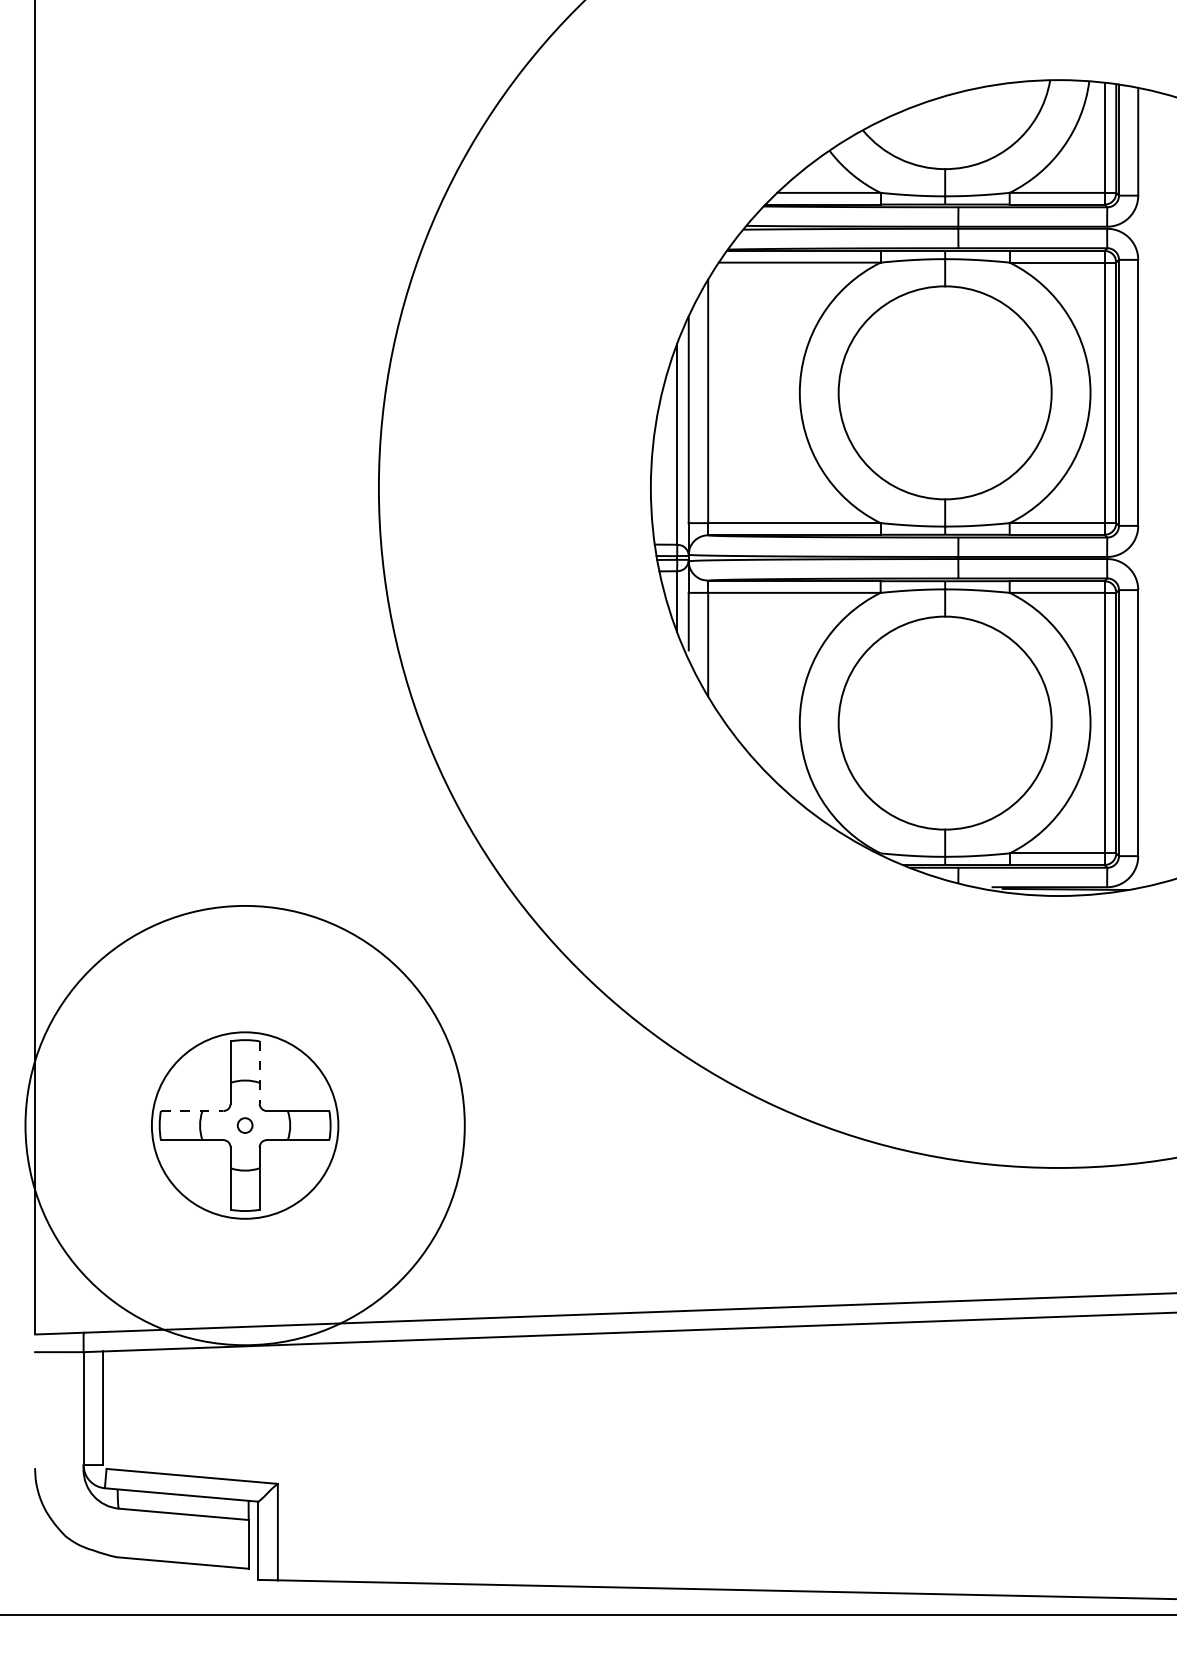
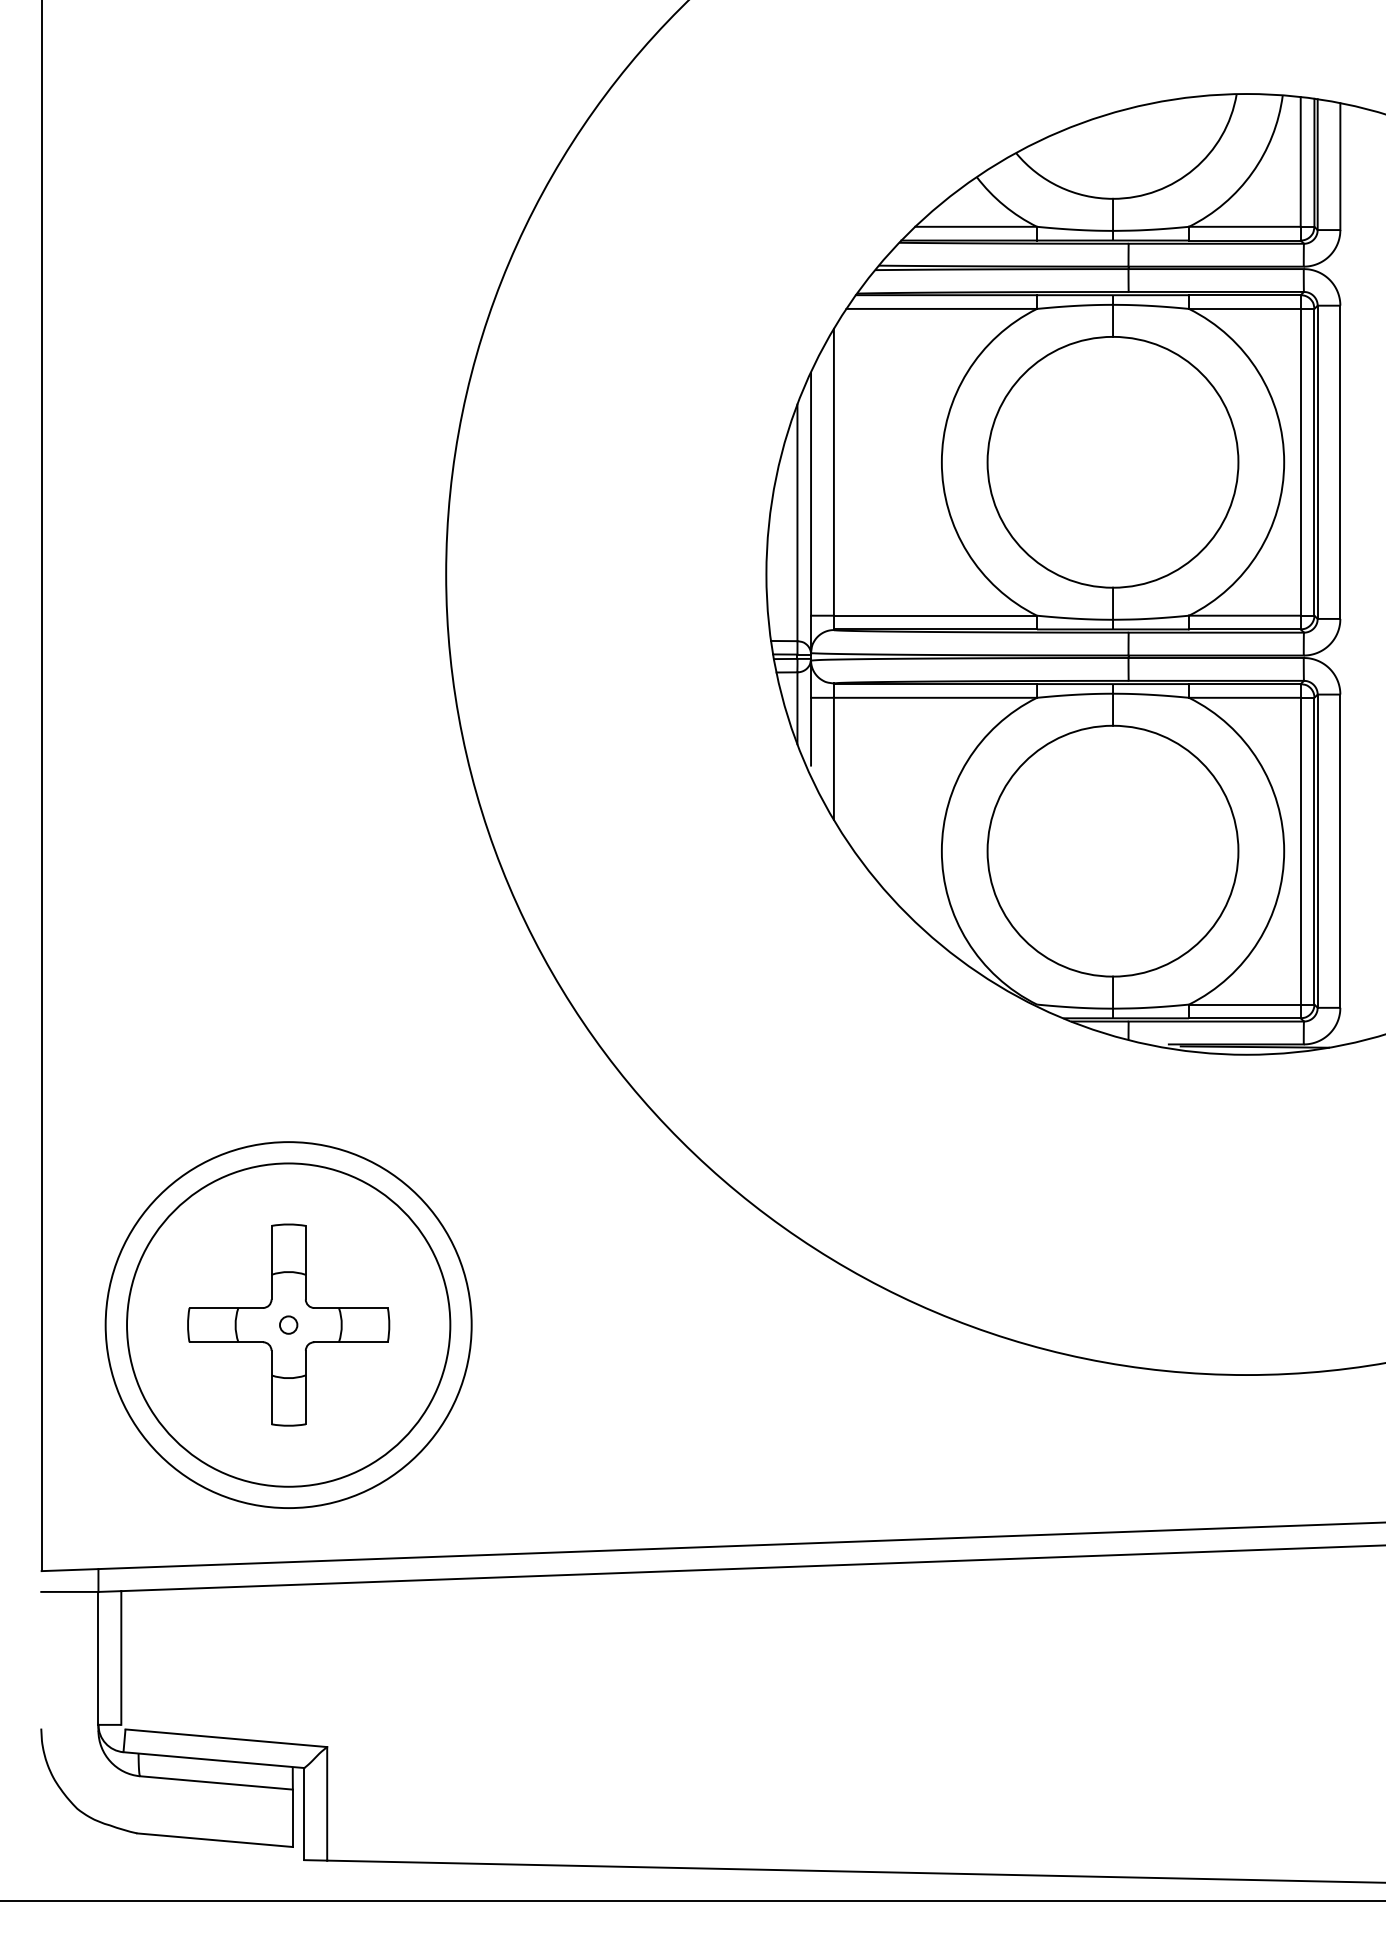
line: (259, 1072) -> (305, 1262), dashed -> solid
line: (192, 1111) -> (226, 1308), dashed -> solid
circle: (244, 1125) -> (288, 1324), size x0.62
circle: (244, 1125) -> (288, 1325), size x1.67

